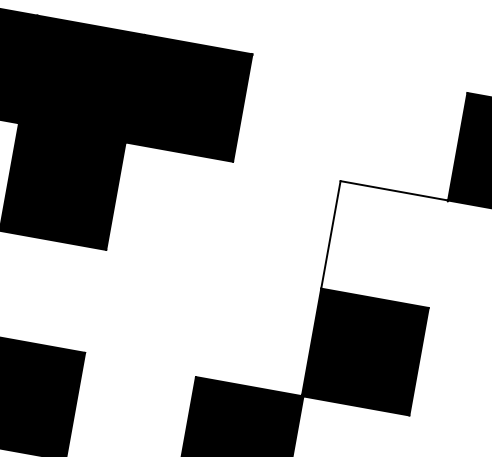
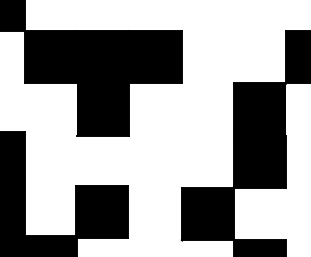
fill: (384, 244) -> (259, 109), added

